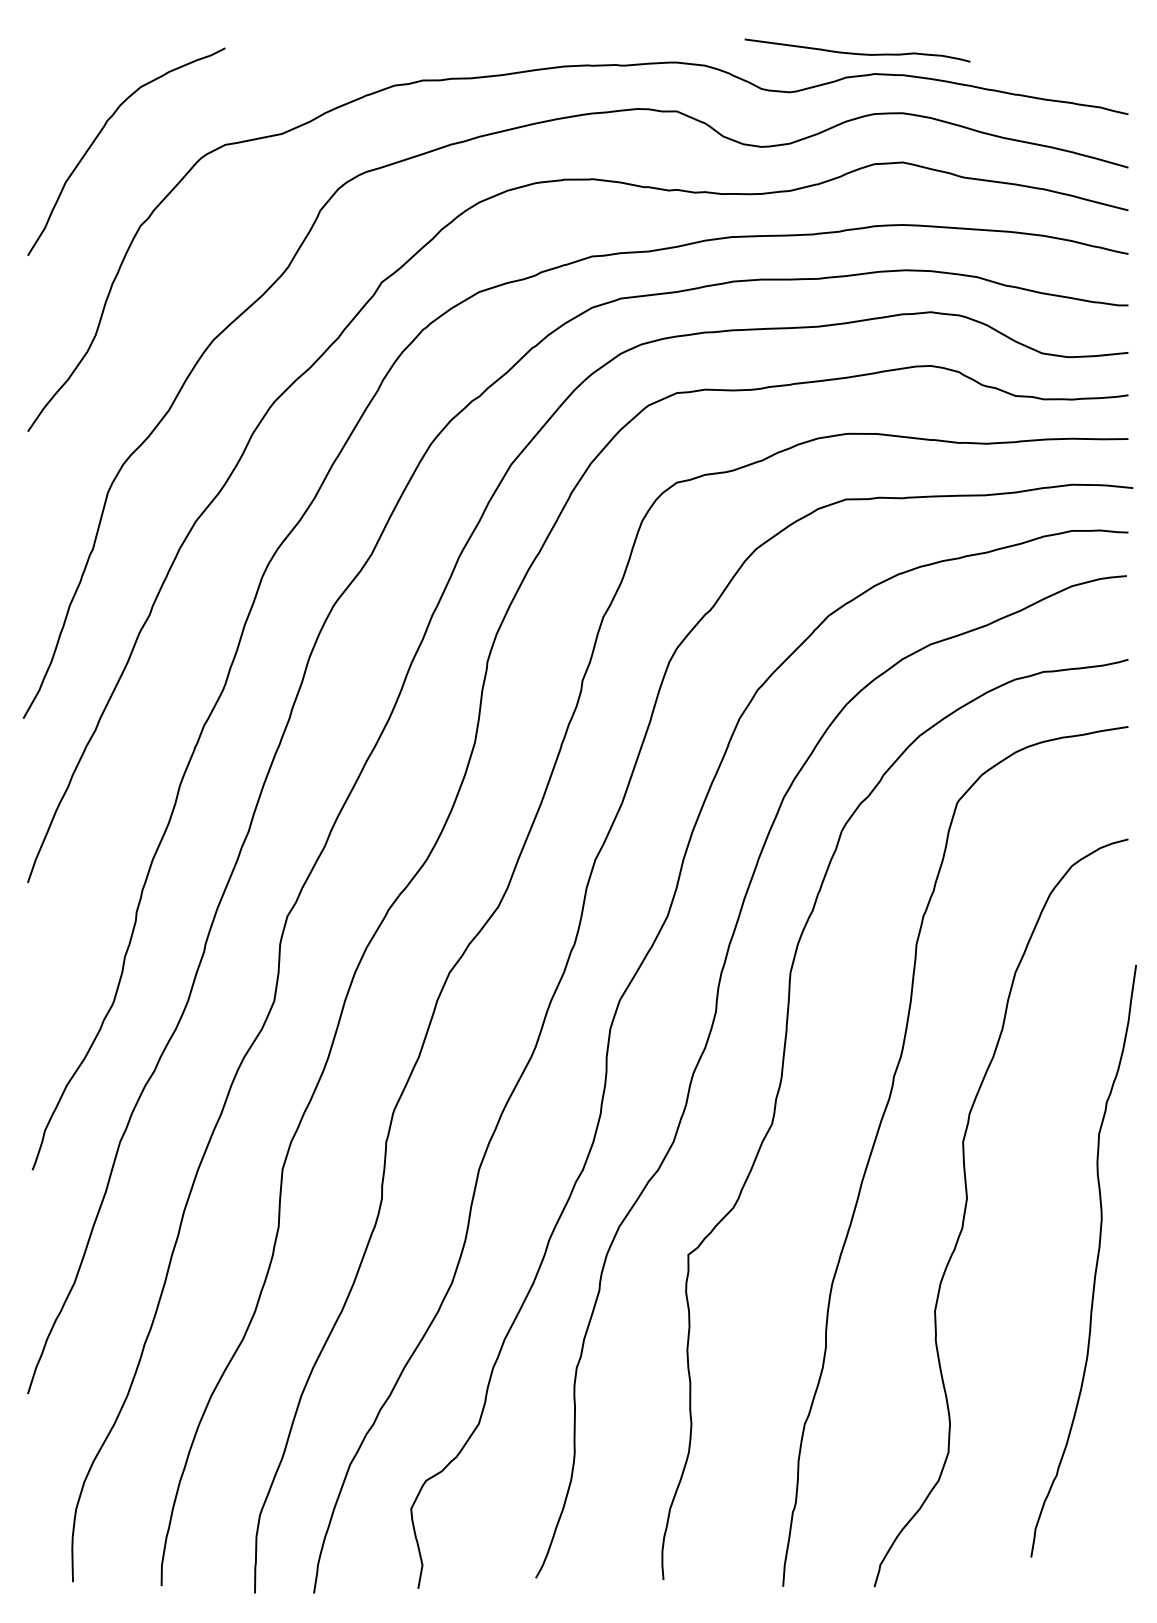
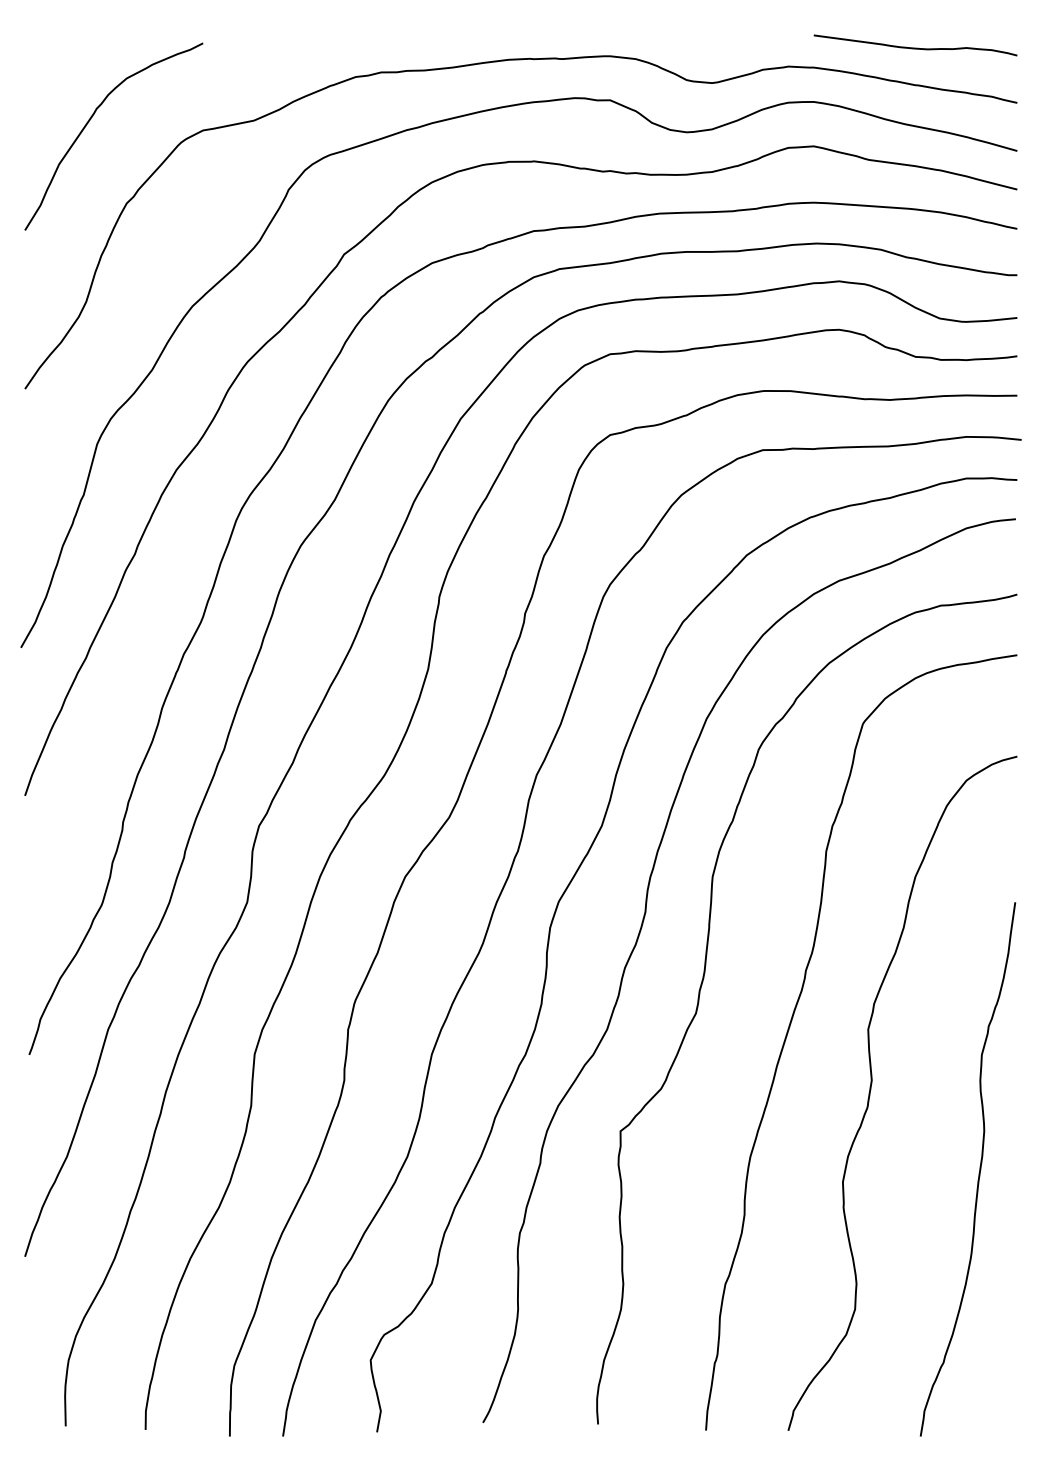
curve: (857, 53) -> (915, 48), moved
curve: (1096, 1260) -> (979, 1168), moved

